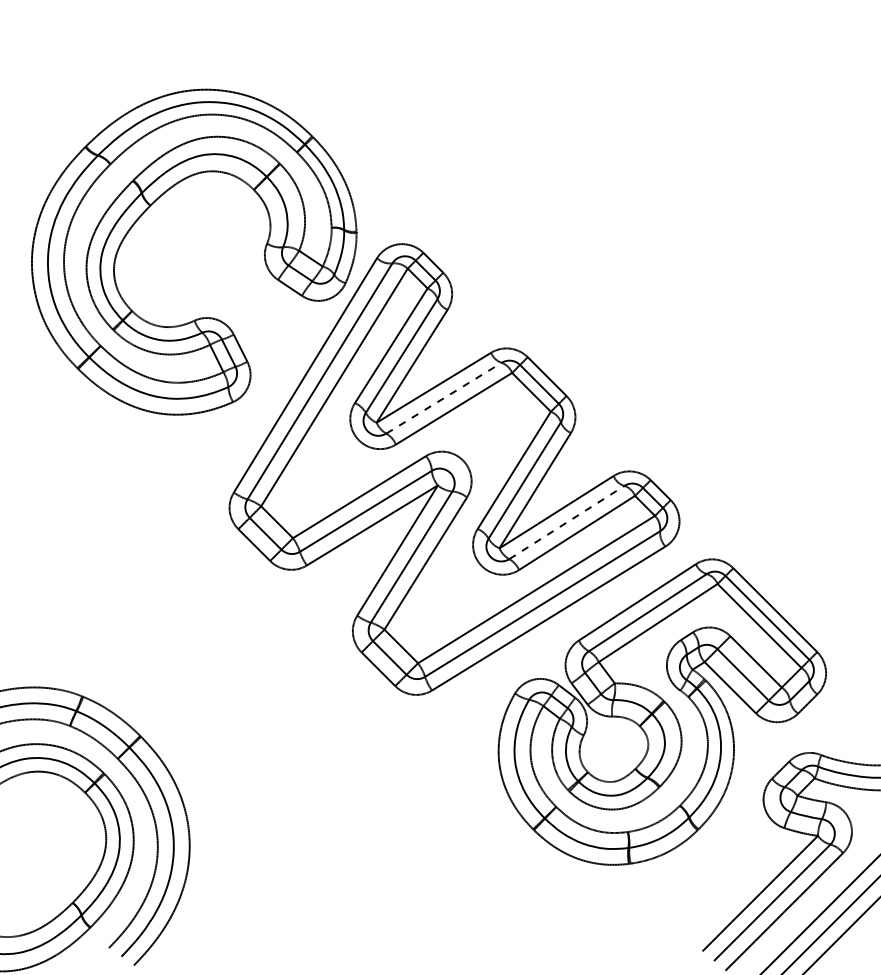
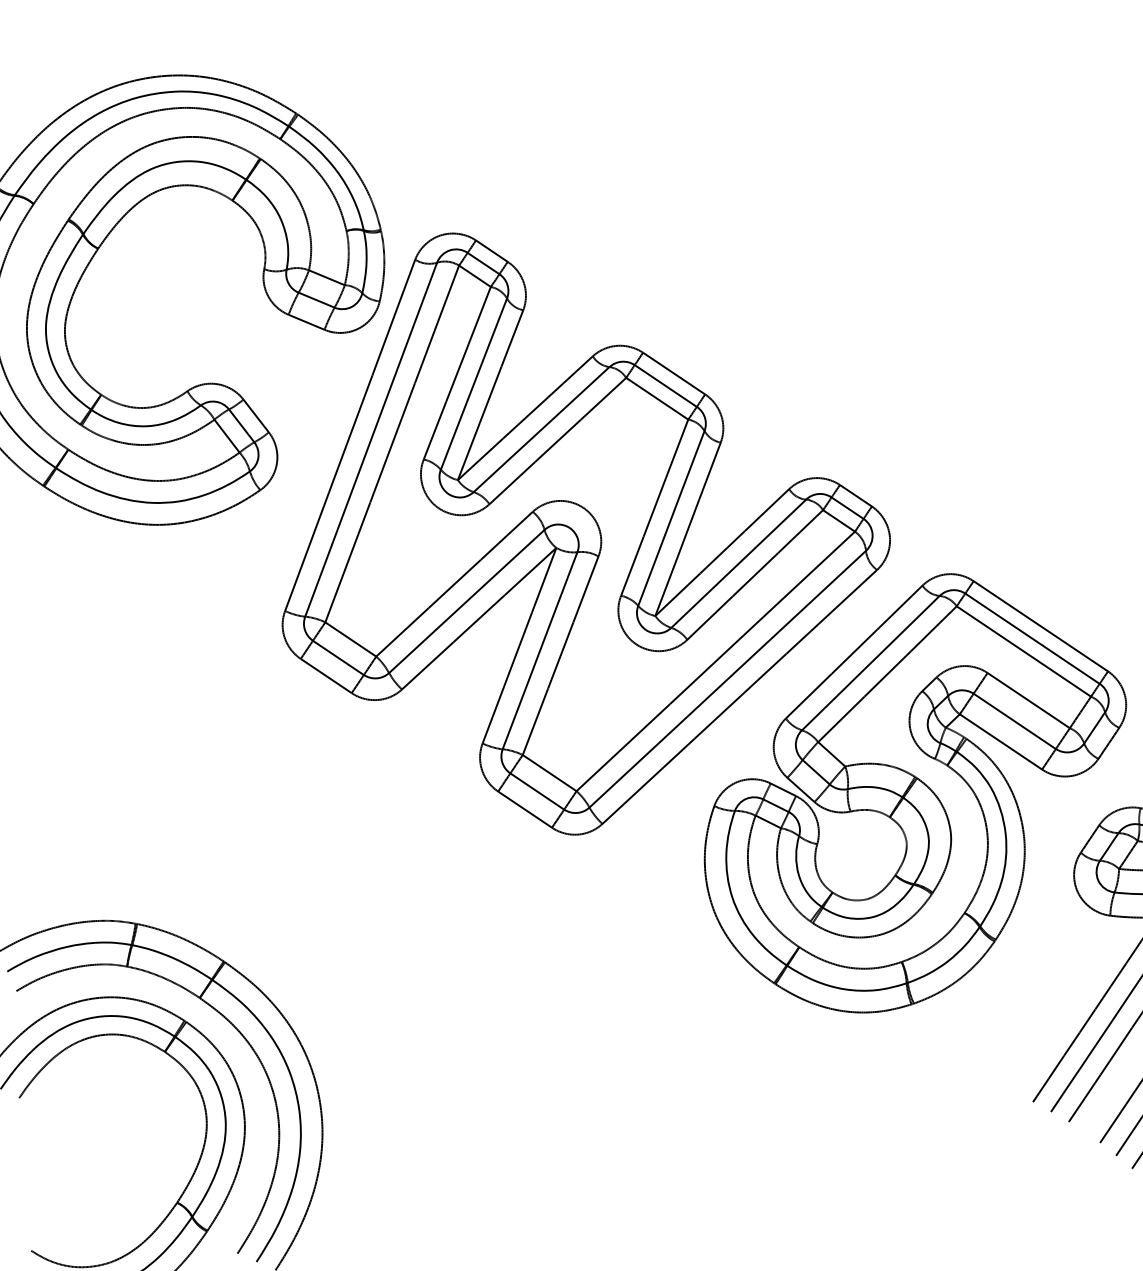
line: (444, 398) -> (542, 429), dashed -> solid
line: (567, 522) -> (739, 563), dashed -> solid

